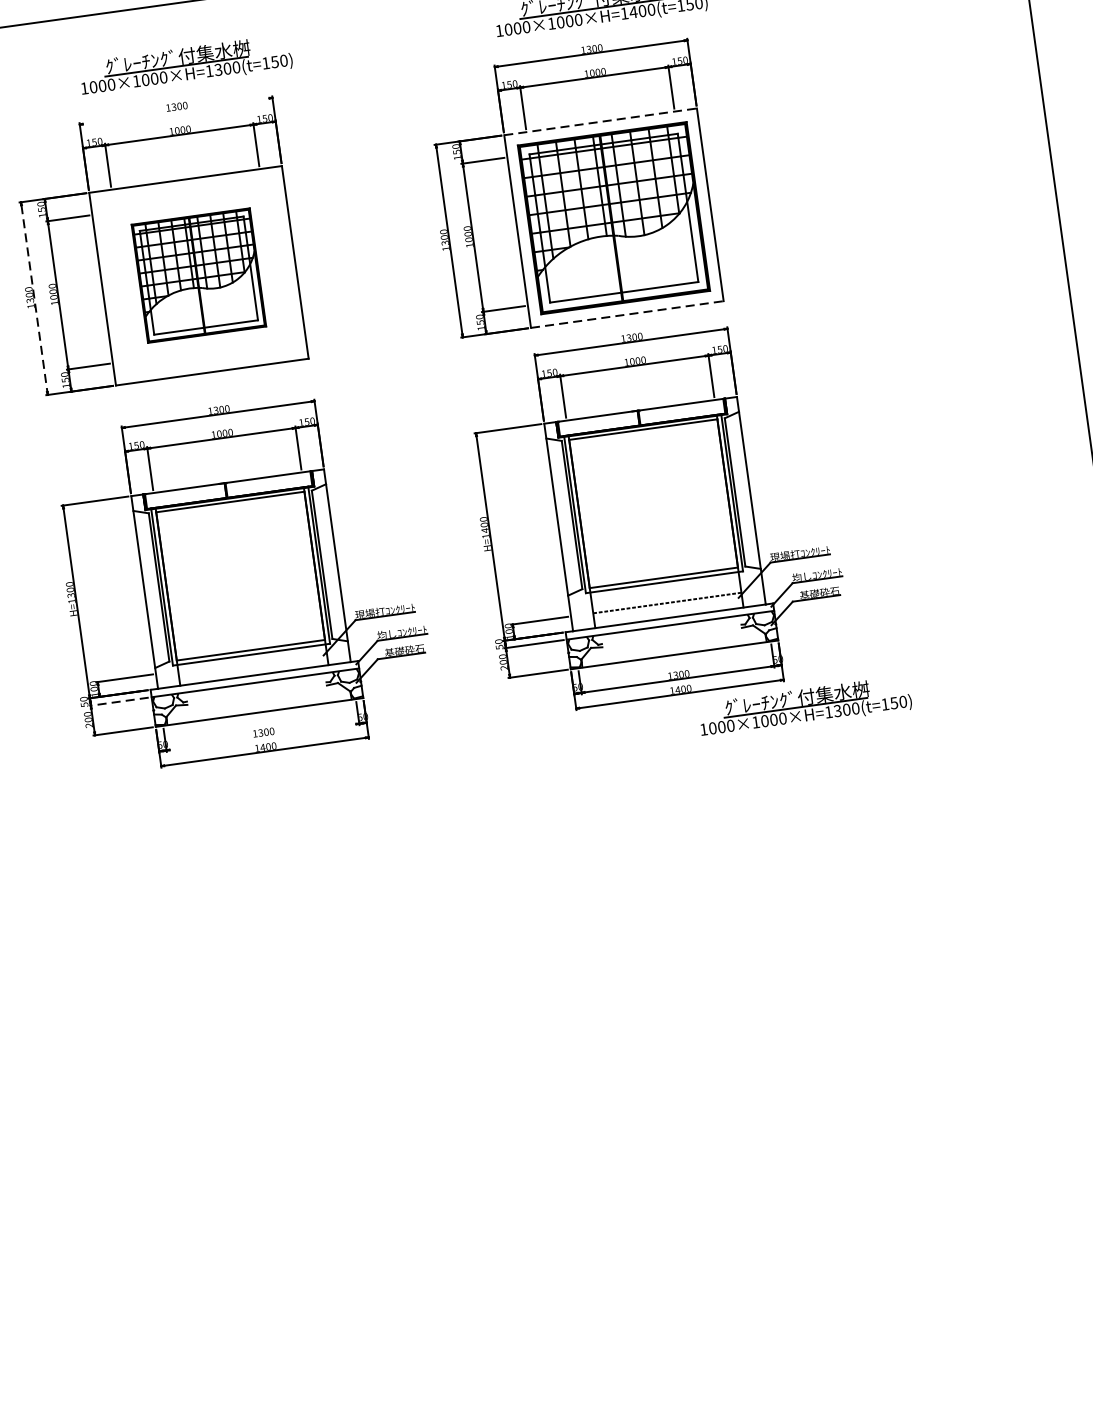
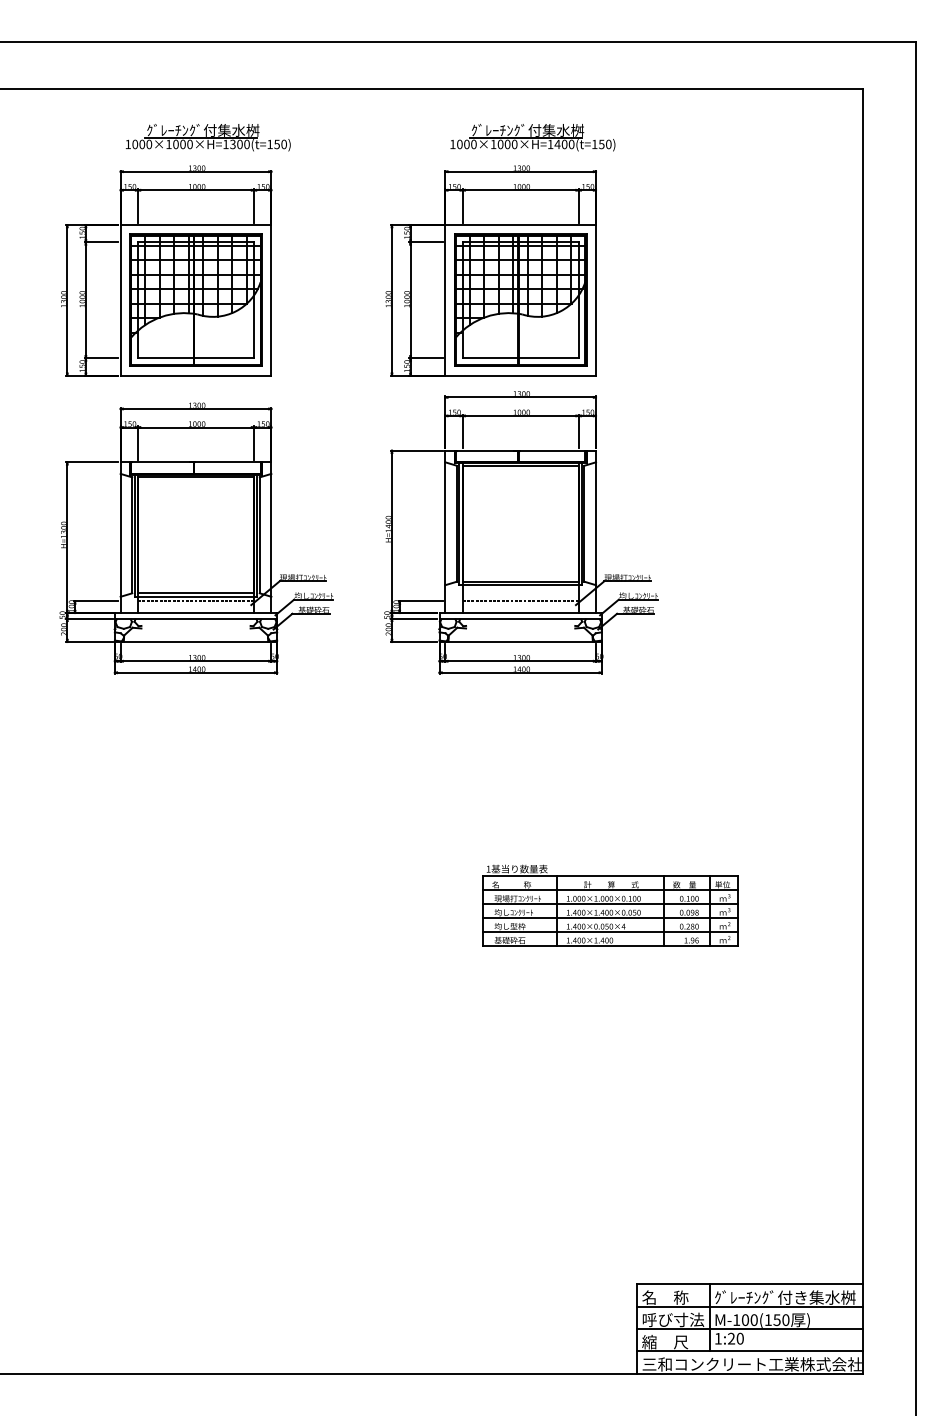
line: (175, 111) -> (195, 171), added
line: (601, 122) -> (521, 225), dashed -> solid
part: (198, 274) -> (195, 299), size x1.43
line: (34, 298) -> (67, 300), dashed -> solid
line: (628, 314) -> (521, 375), dashed -> solid
line: (251, 660) -> (195, 601), added
line: (117, 701) -> (88, 618), dashed -> solid
part: (804, 706) -> (614, 695), removed
line: (262, 737) -> (195, 661), added
part: (836, 975) -> (610, 905), added

